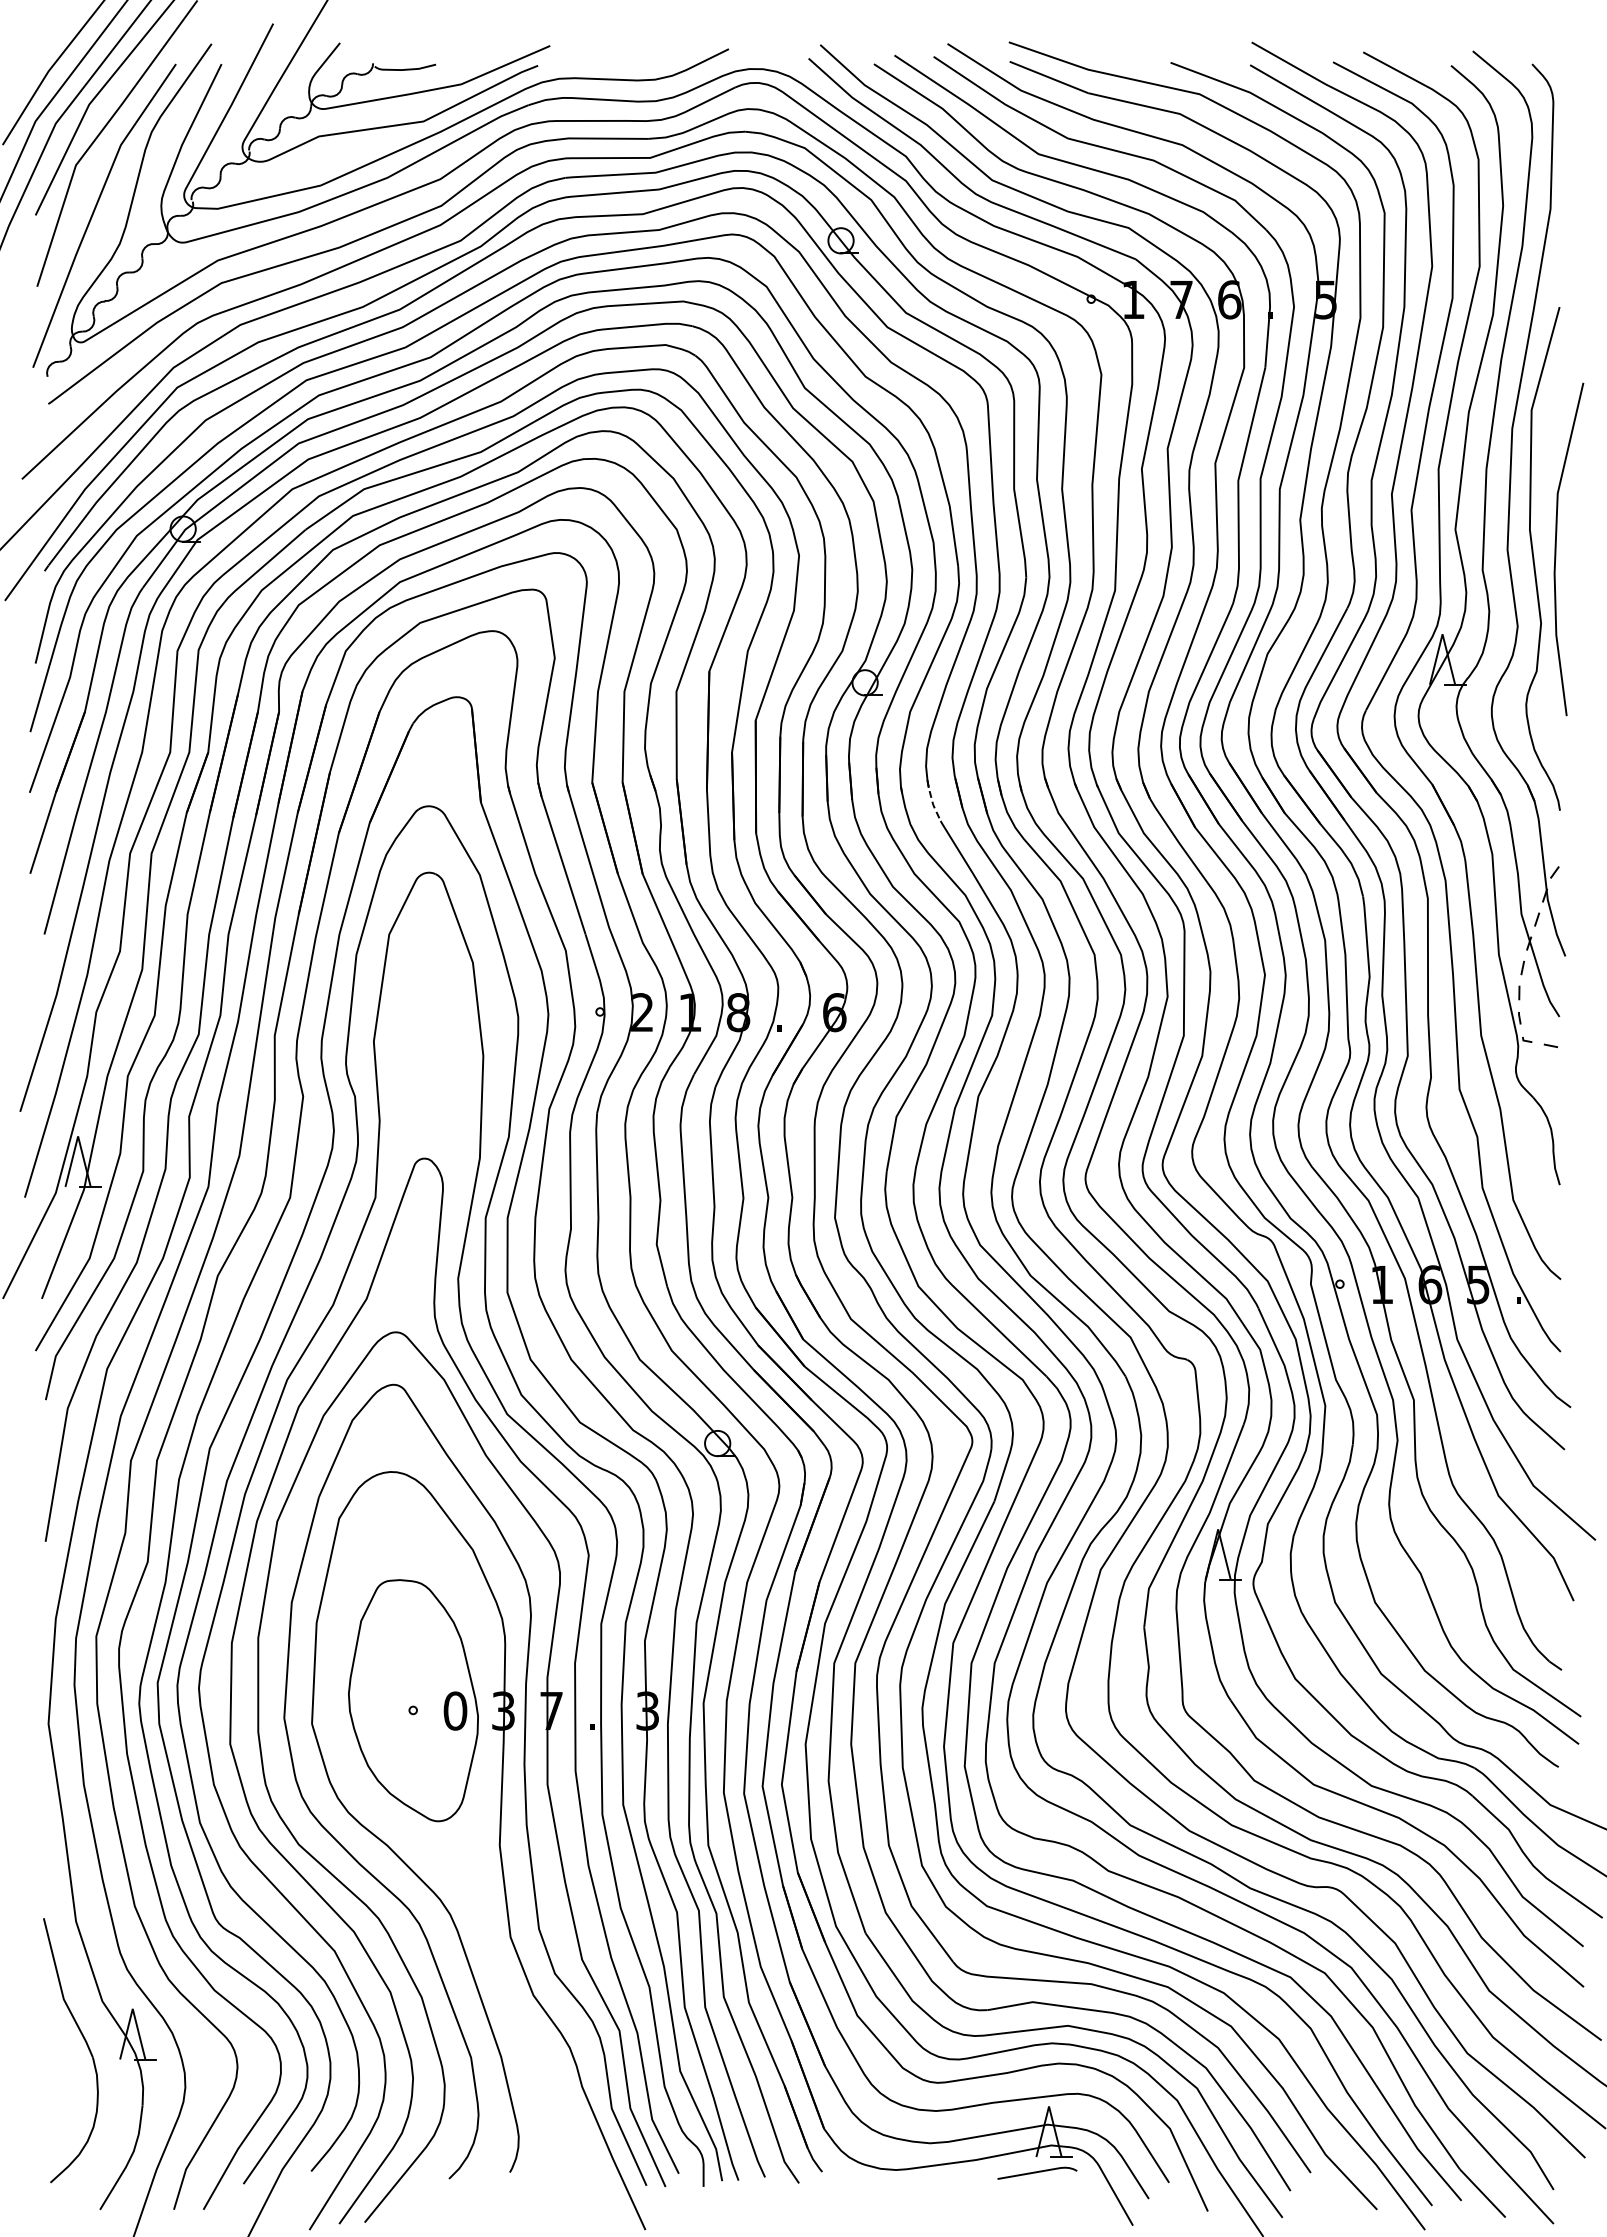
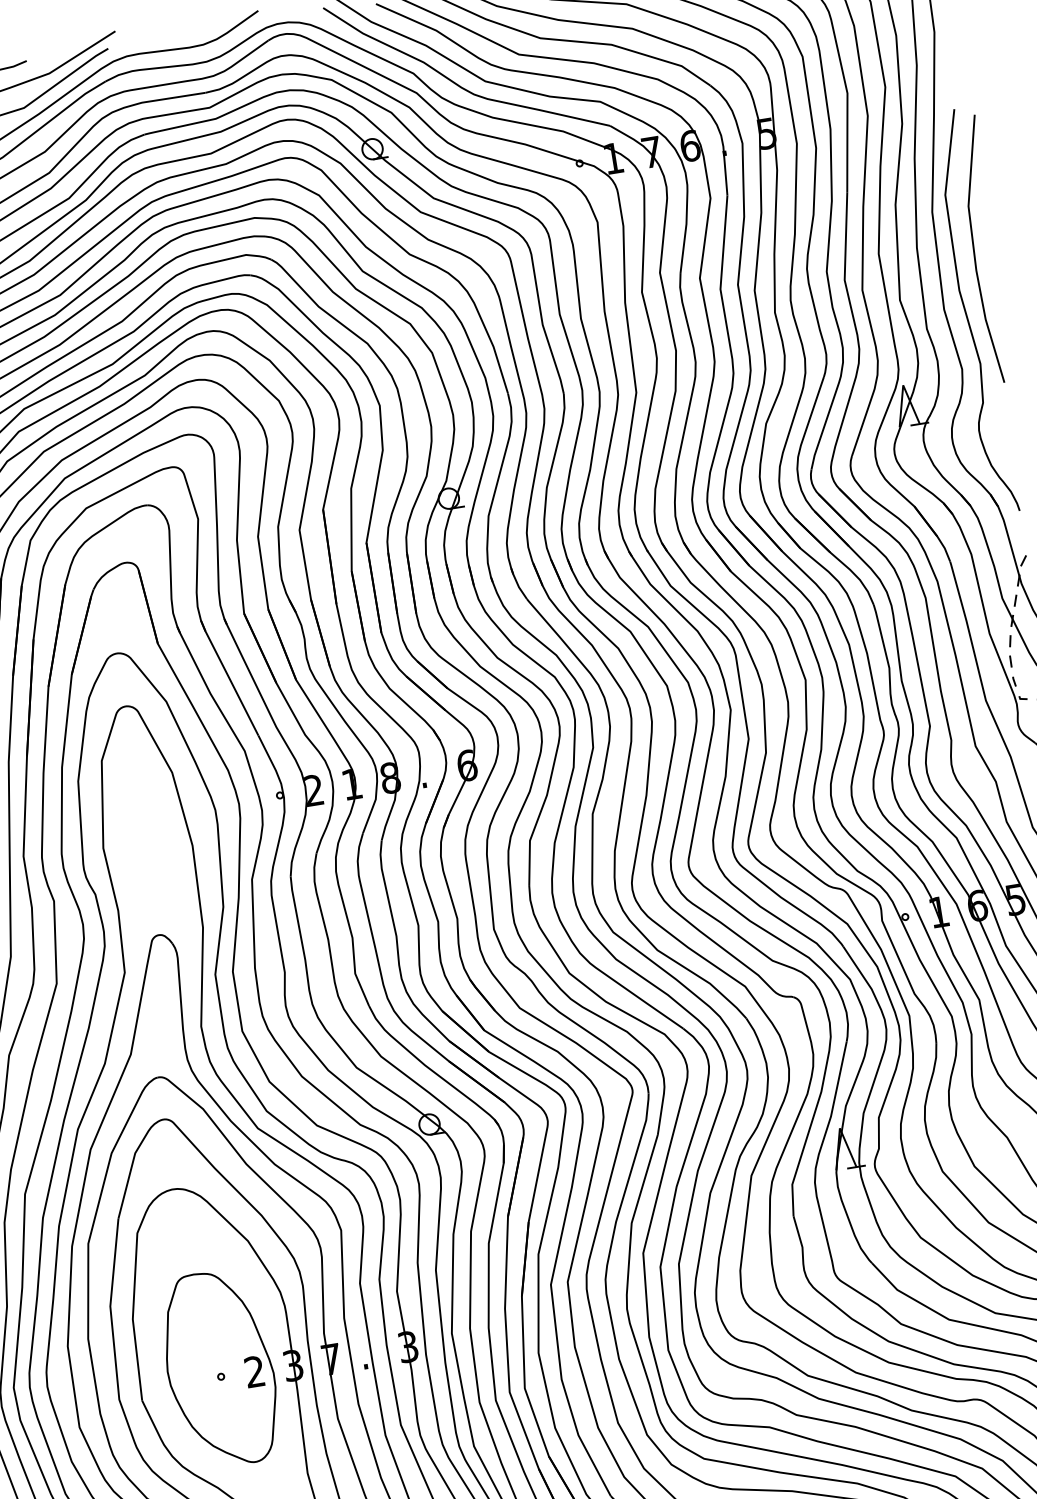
line: (1556, 549) -> (974, 251), moved
line: (932, 801) -> (517, 584), dashed -> solid
text: (455, 1710) -> (254, 1371), 0 -> 2

